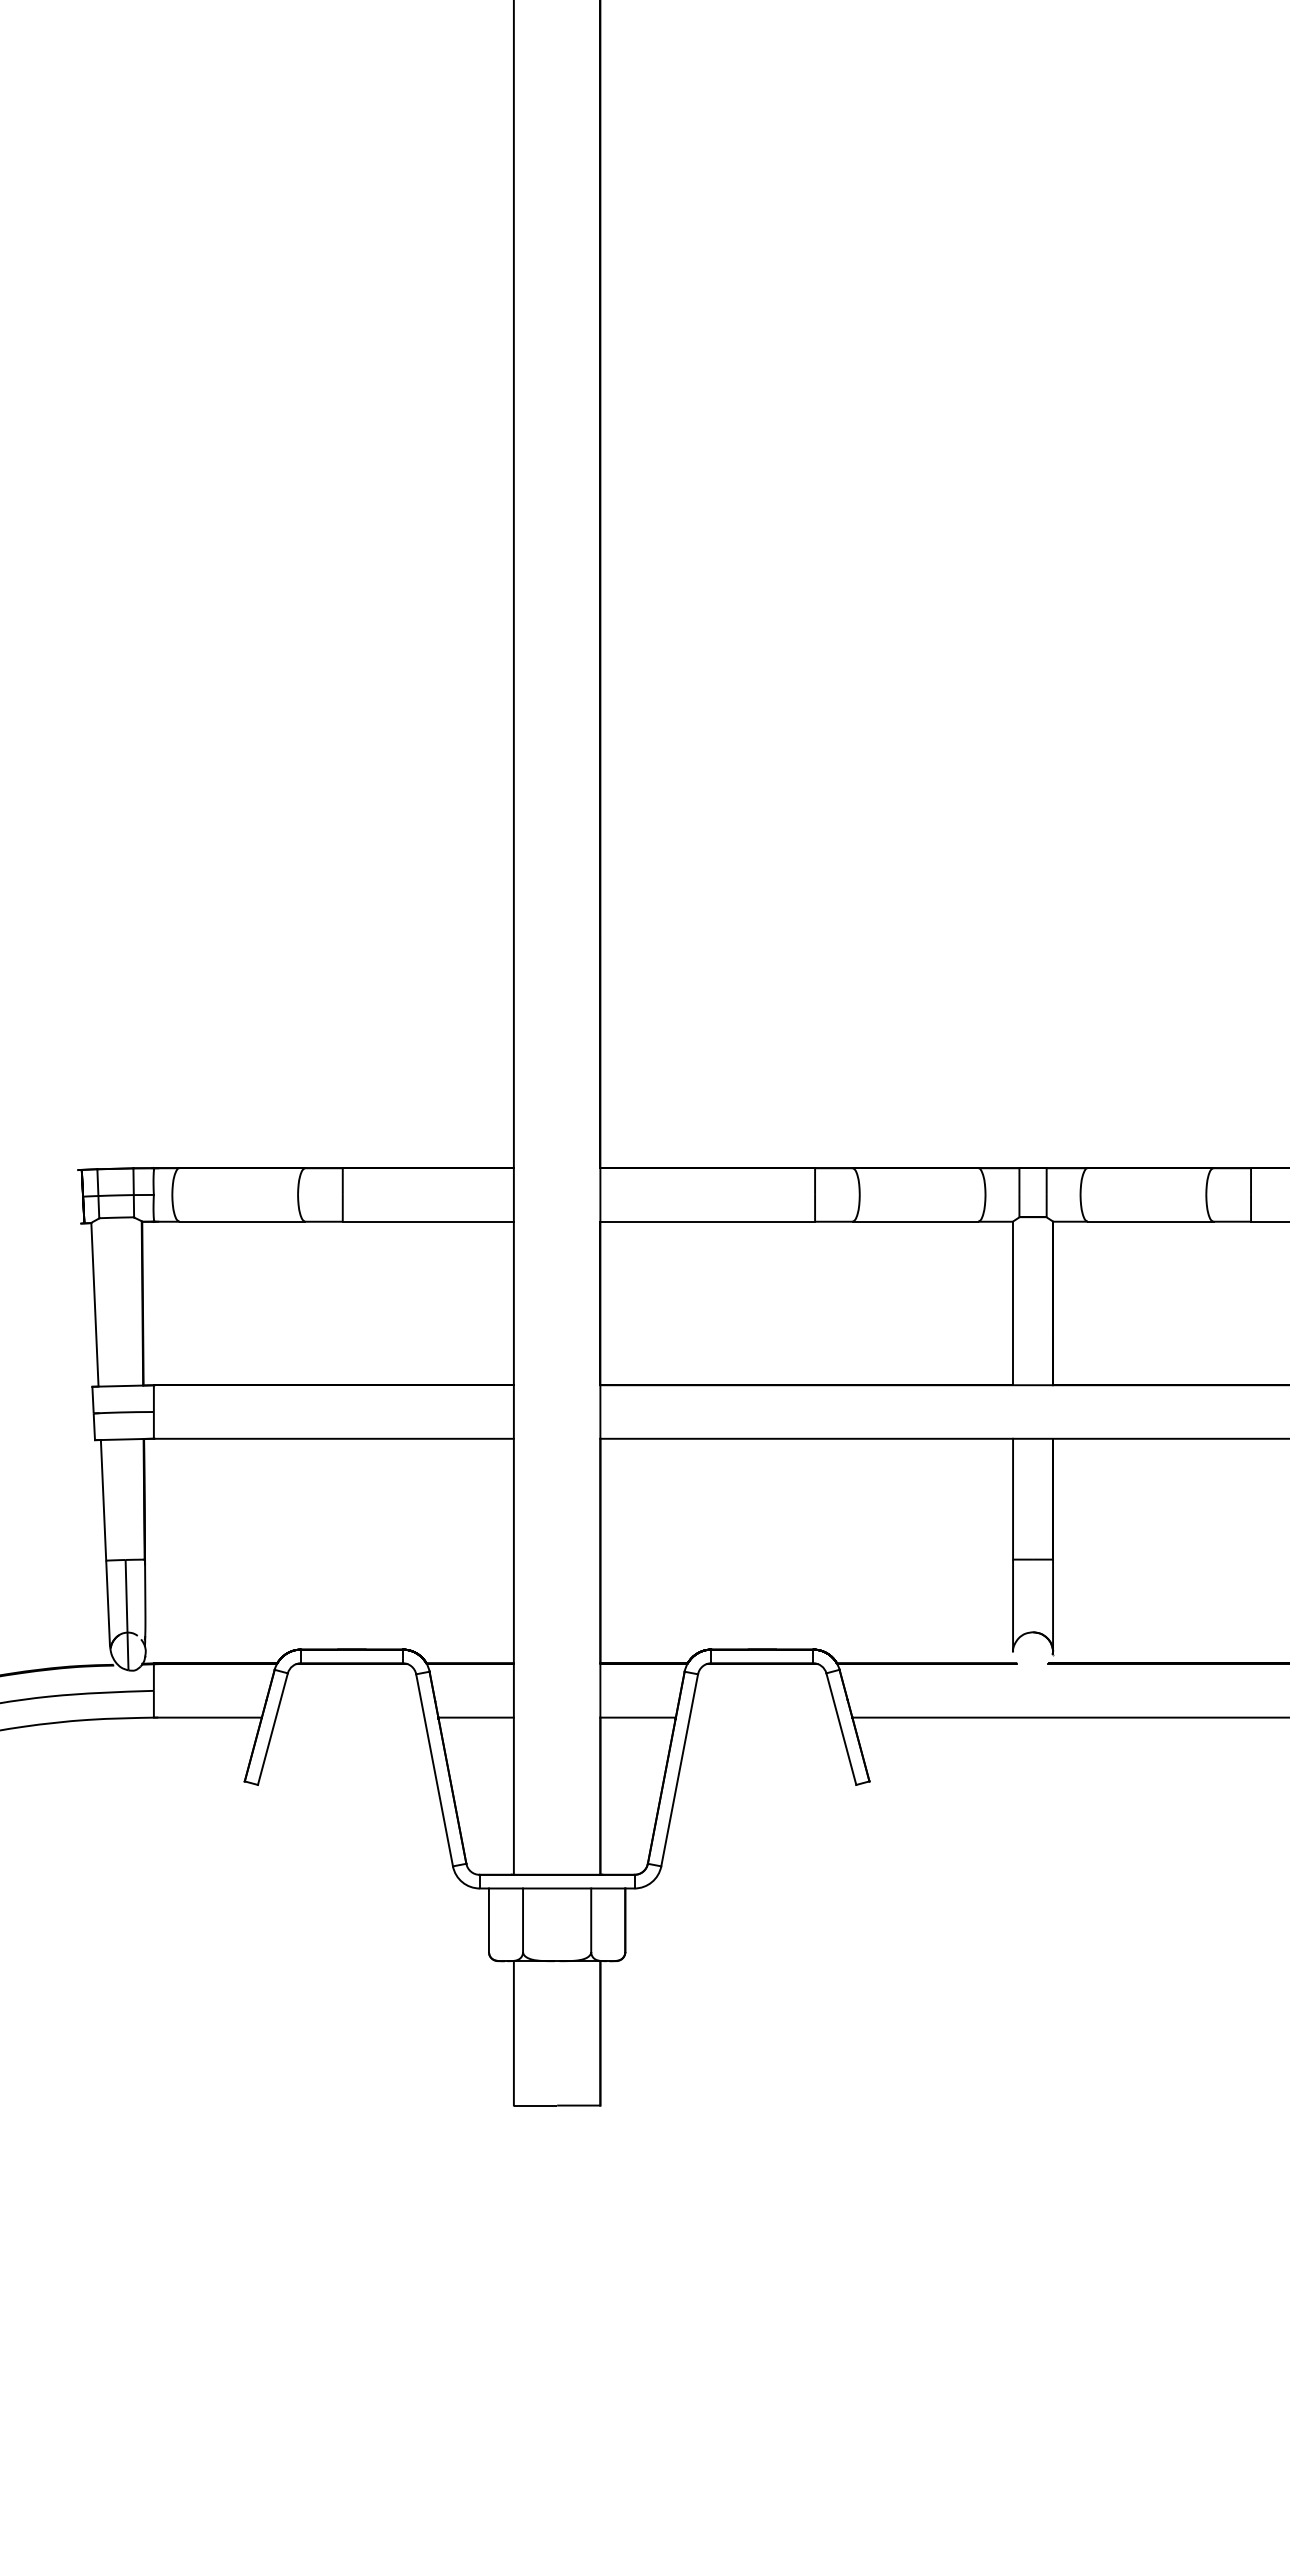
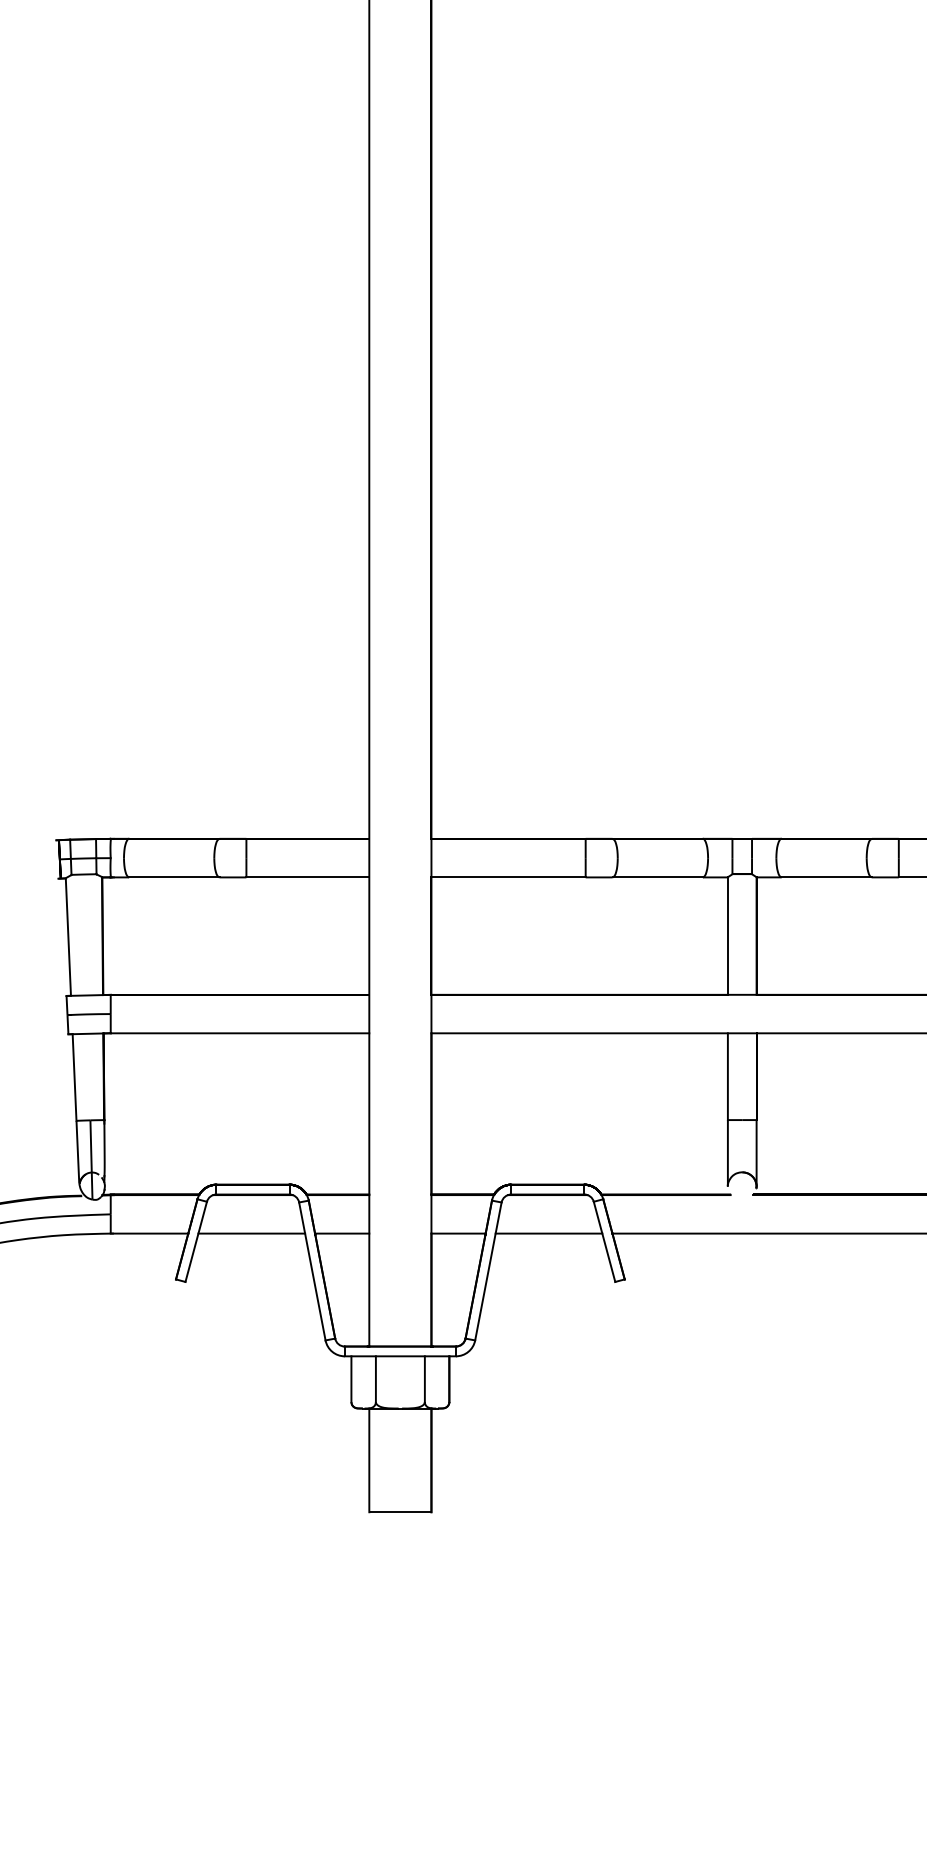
line: (350, 1717) -> (251, 1233), added
line: (763, 1717) -> (548, 1233), added

